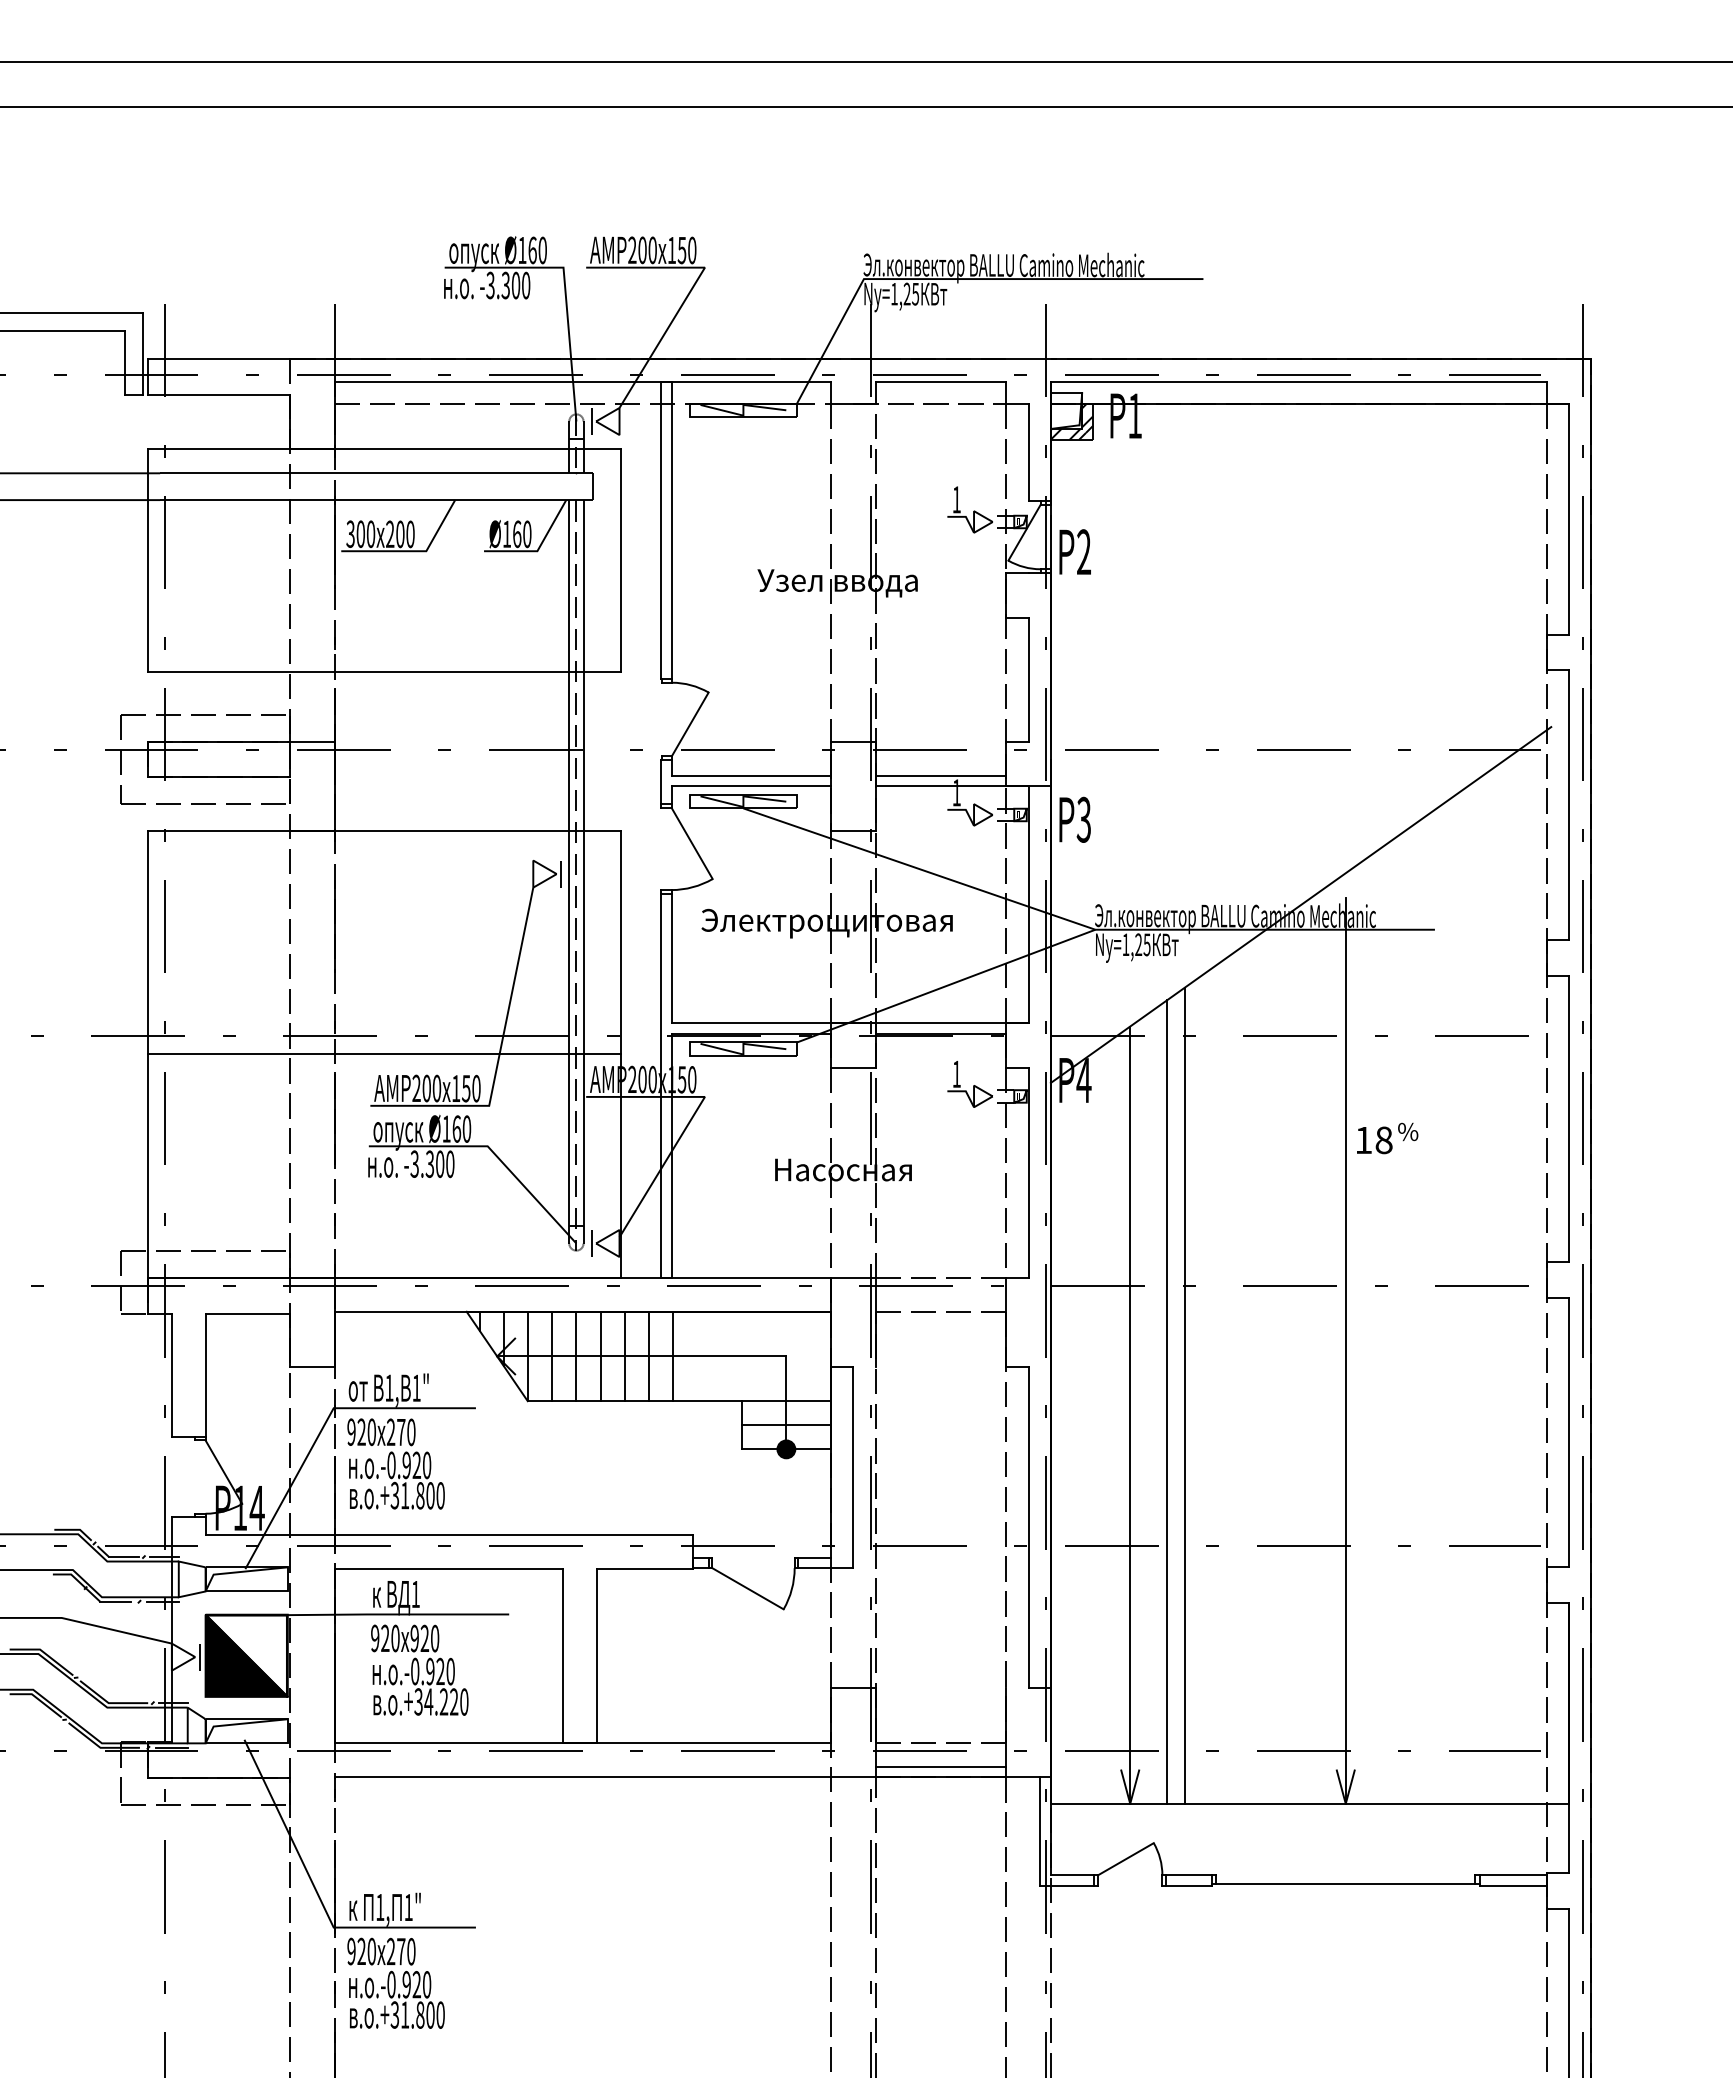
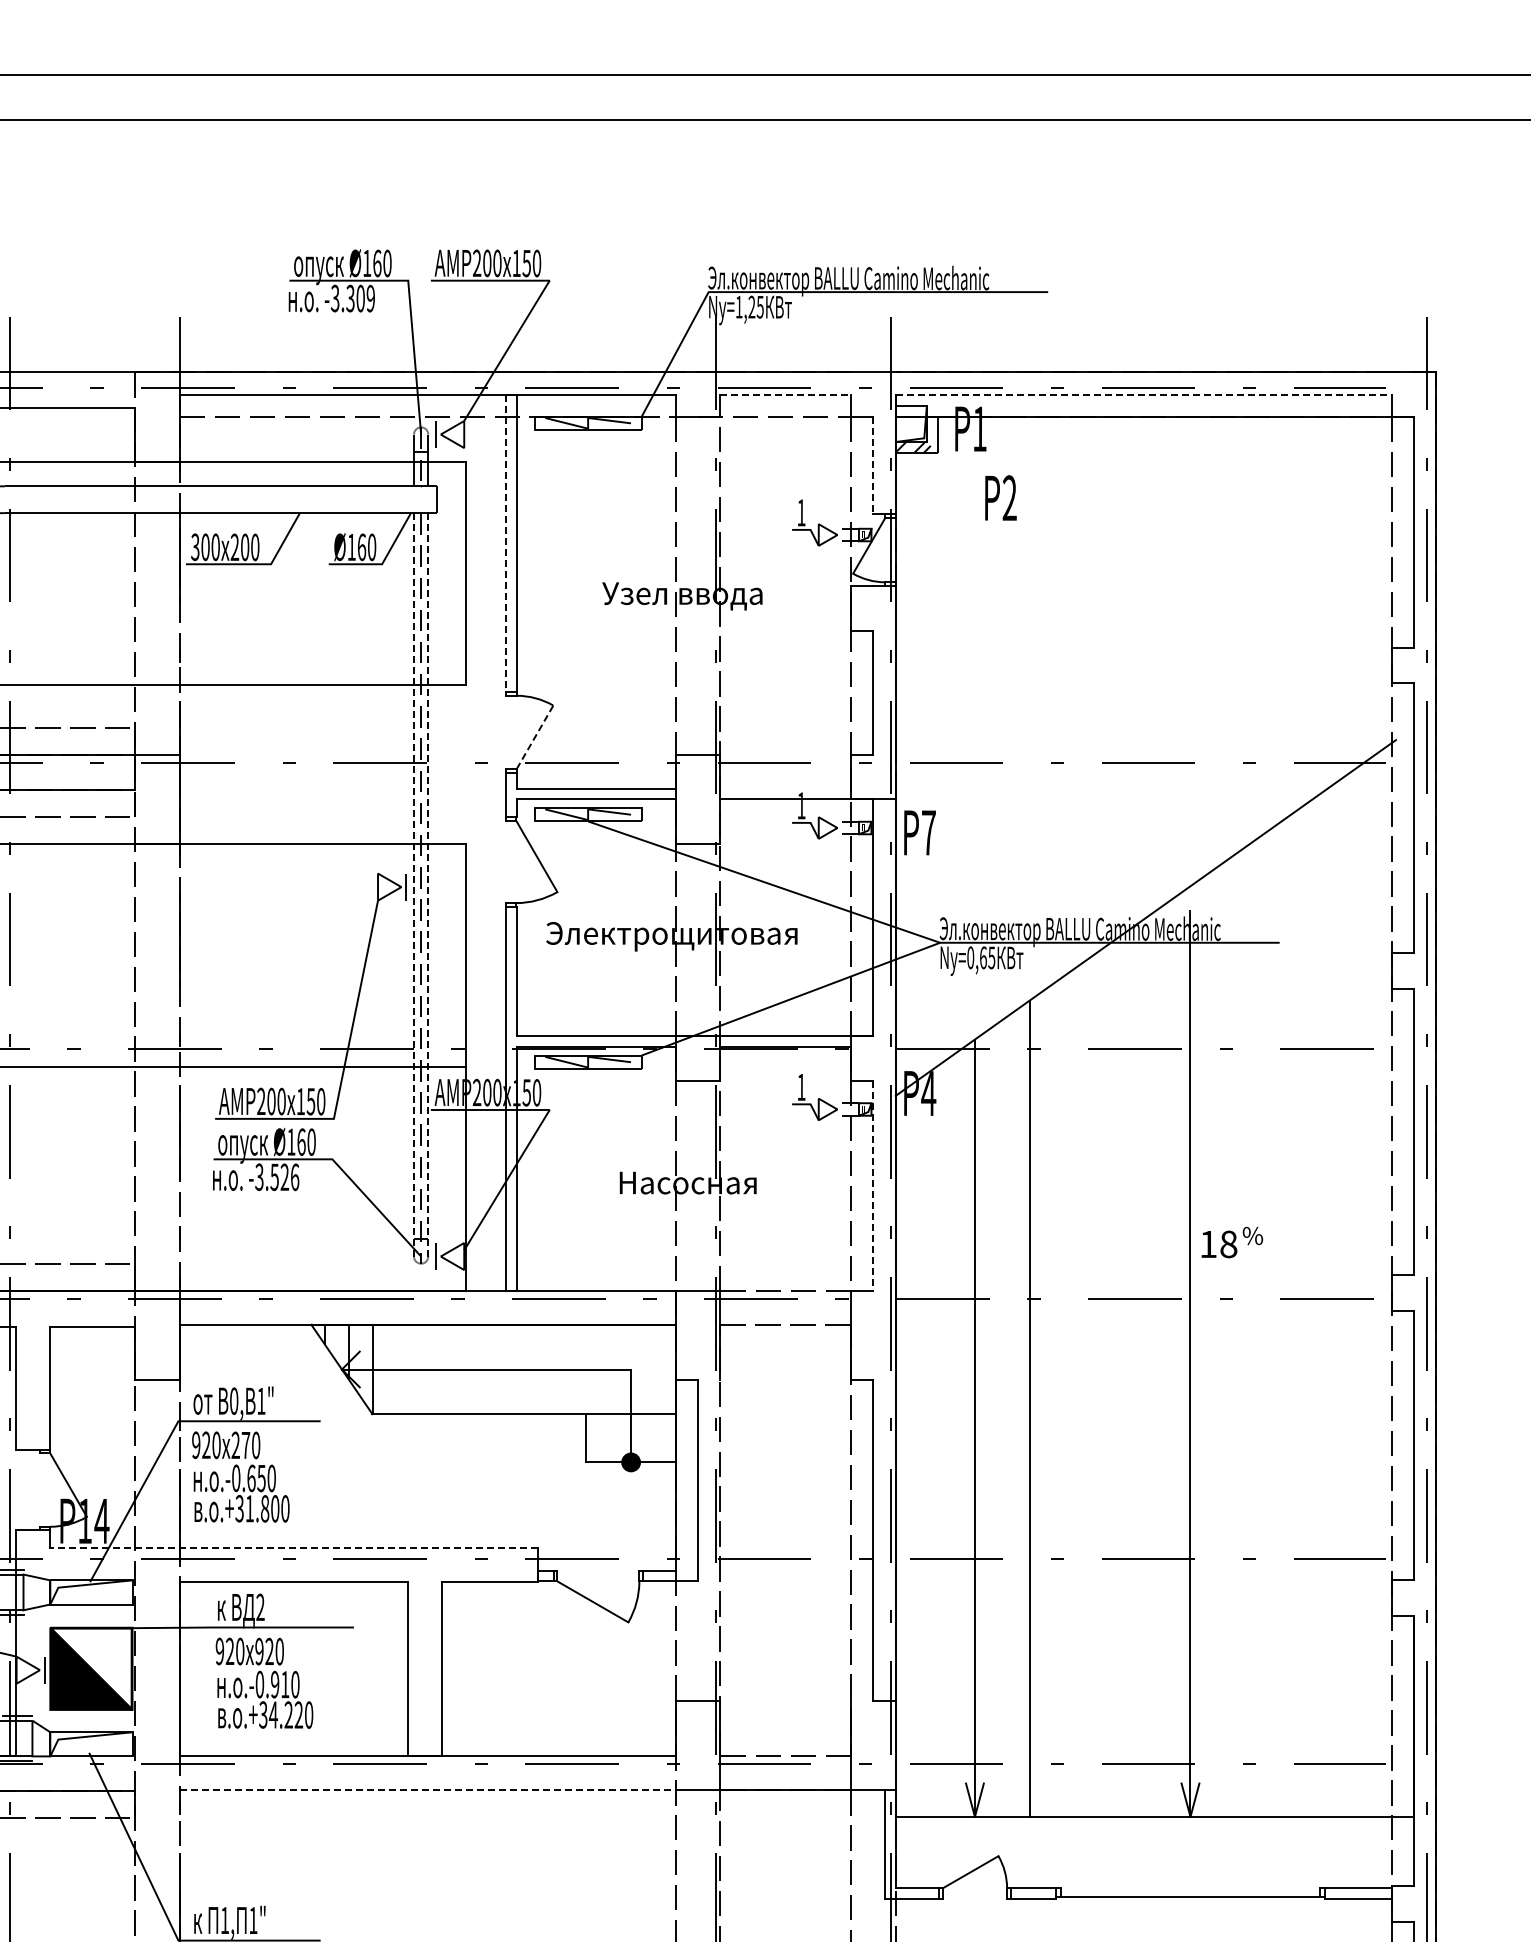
text: (526, 285) -> (371, 298), -3.300 -> -3.309
line: (941, 381) -> (786, 394), solid -> dashed
line: (1298, 381) -> (1143, 394), solid -> dashed
hatch: (1087, 417) -> (932, 430), removed
line: (1028, 452) -> (873, 465), solid -> dashed
line: (661, 530) -> (506, 543), solid -> dashed
text: (1074, 551) -> (1000, 497), moved
line: (690, 724) -> (535, 737), solid -> dashed
line: (940, 775) -> (785, 788), removed
text: (1083, 819) -> (928, 832), 3 -> 7
line: (569, 871) -> (414, 884), solid -> dashed
line: (583, 871) -> (428, 884), solid -> dashed
text: (1132, 944) -> (977, 957), =1,25 -> =0,65
text: (1387, 1138) -> (1232, 1242), moved
text: (440, 1164) -> (285, 1177), -3.300 -> -3.526
line: (1028, 1172) -> (873, 1185), solid -> dashed
line: (552, 1356) -> (397, 1369), removed
line: (576, 1356) -> (421, 1369), removed
line: (600, 1356) -> (445, 1369), removed
line: (624, 1356) -> (469, 1369), removed
line: (648, 1356) -> (493, 1369), removed
line: (672, 1356) -> (517, 1369), removed
text: (389, 1387) -> (234, 1400), 1, -> 0,
line: (1167, 1401) -> (1012, 1414), removed
line: (786, 1425) -> (631, 1438), removed
text: (411, 1465) -> (256, 1478), .-0.920 -> .-0.650
line: (449, 1535) -> (294, 1548), solid -> dashed
text: (415, 1593) -> (260, 1606), 1 -> 2
text: (440, 1670) -> (285, 1683), .-0.920 -> .-0.910
line: (940, 1766) -> (785, 1779), removed
line: (583, 1777) -> (428, 1790), solid -> dashed

